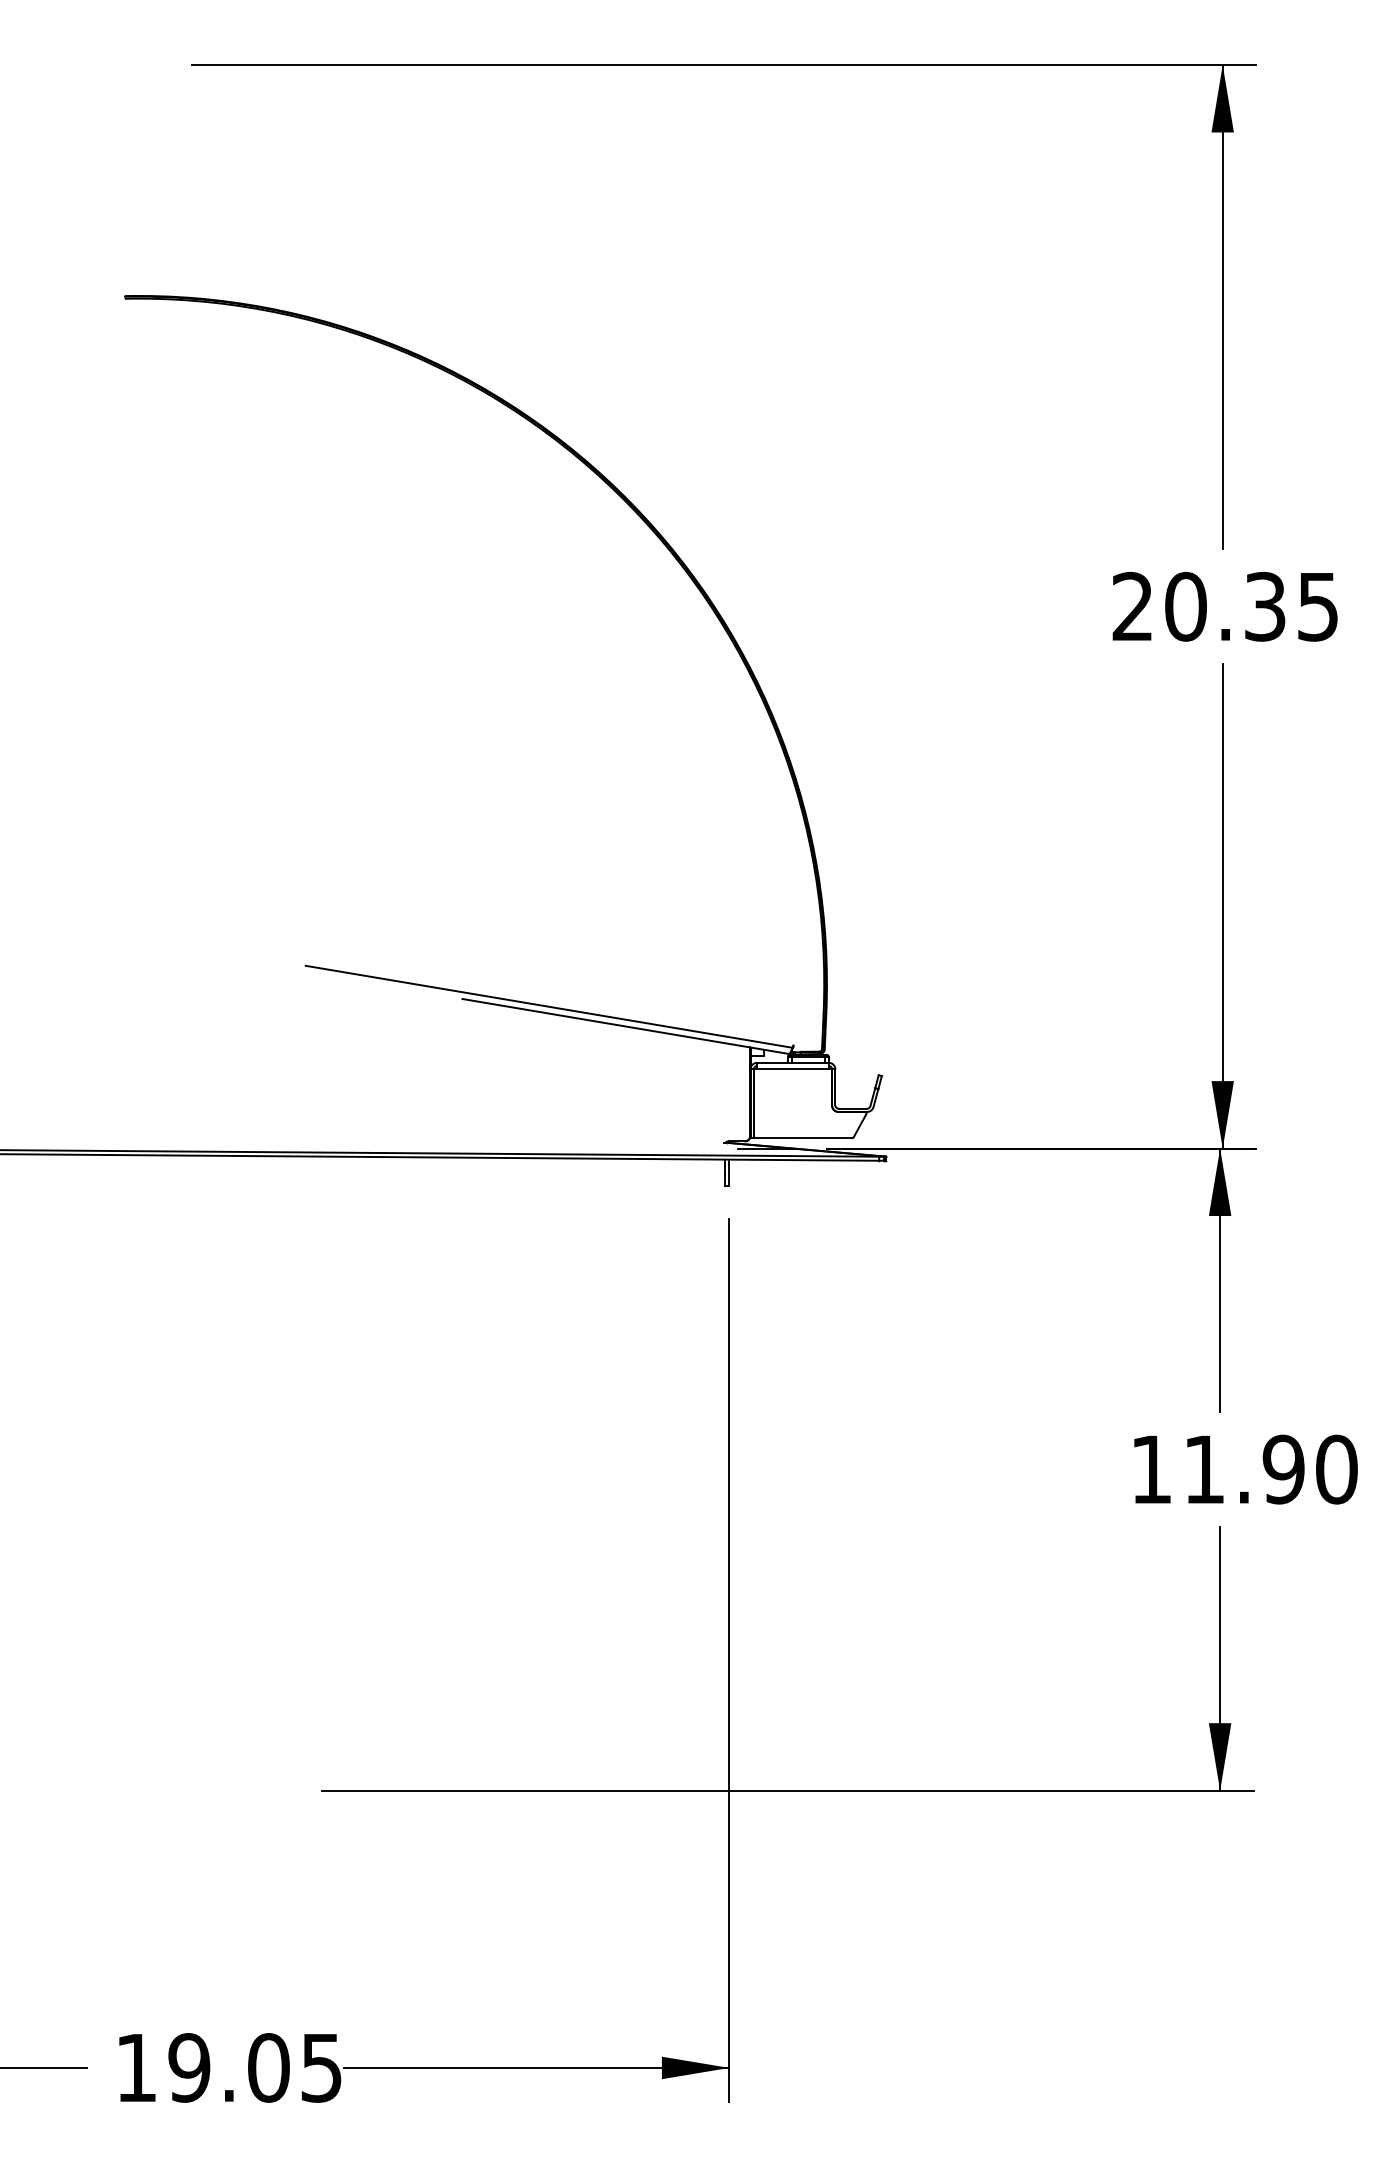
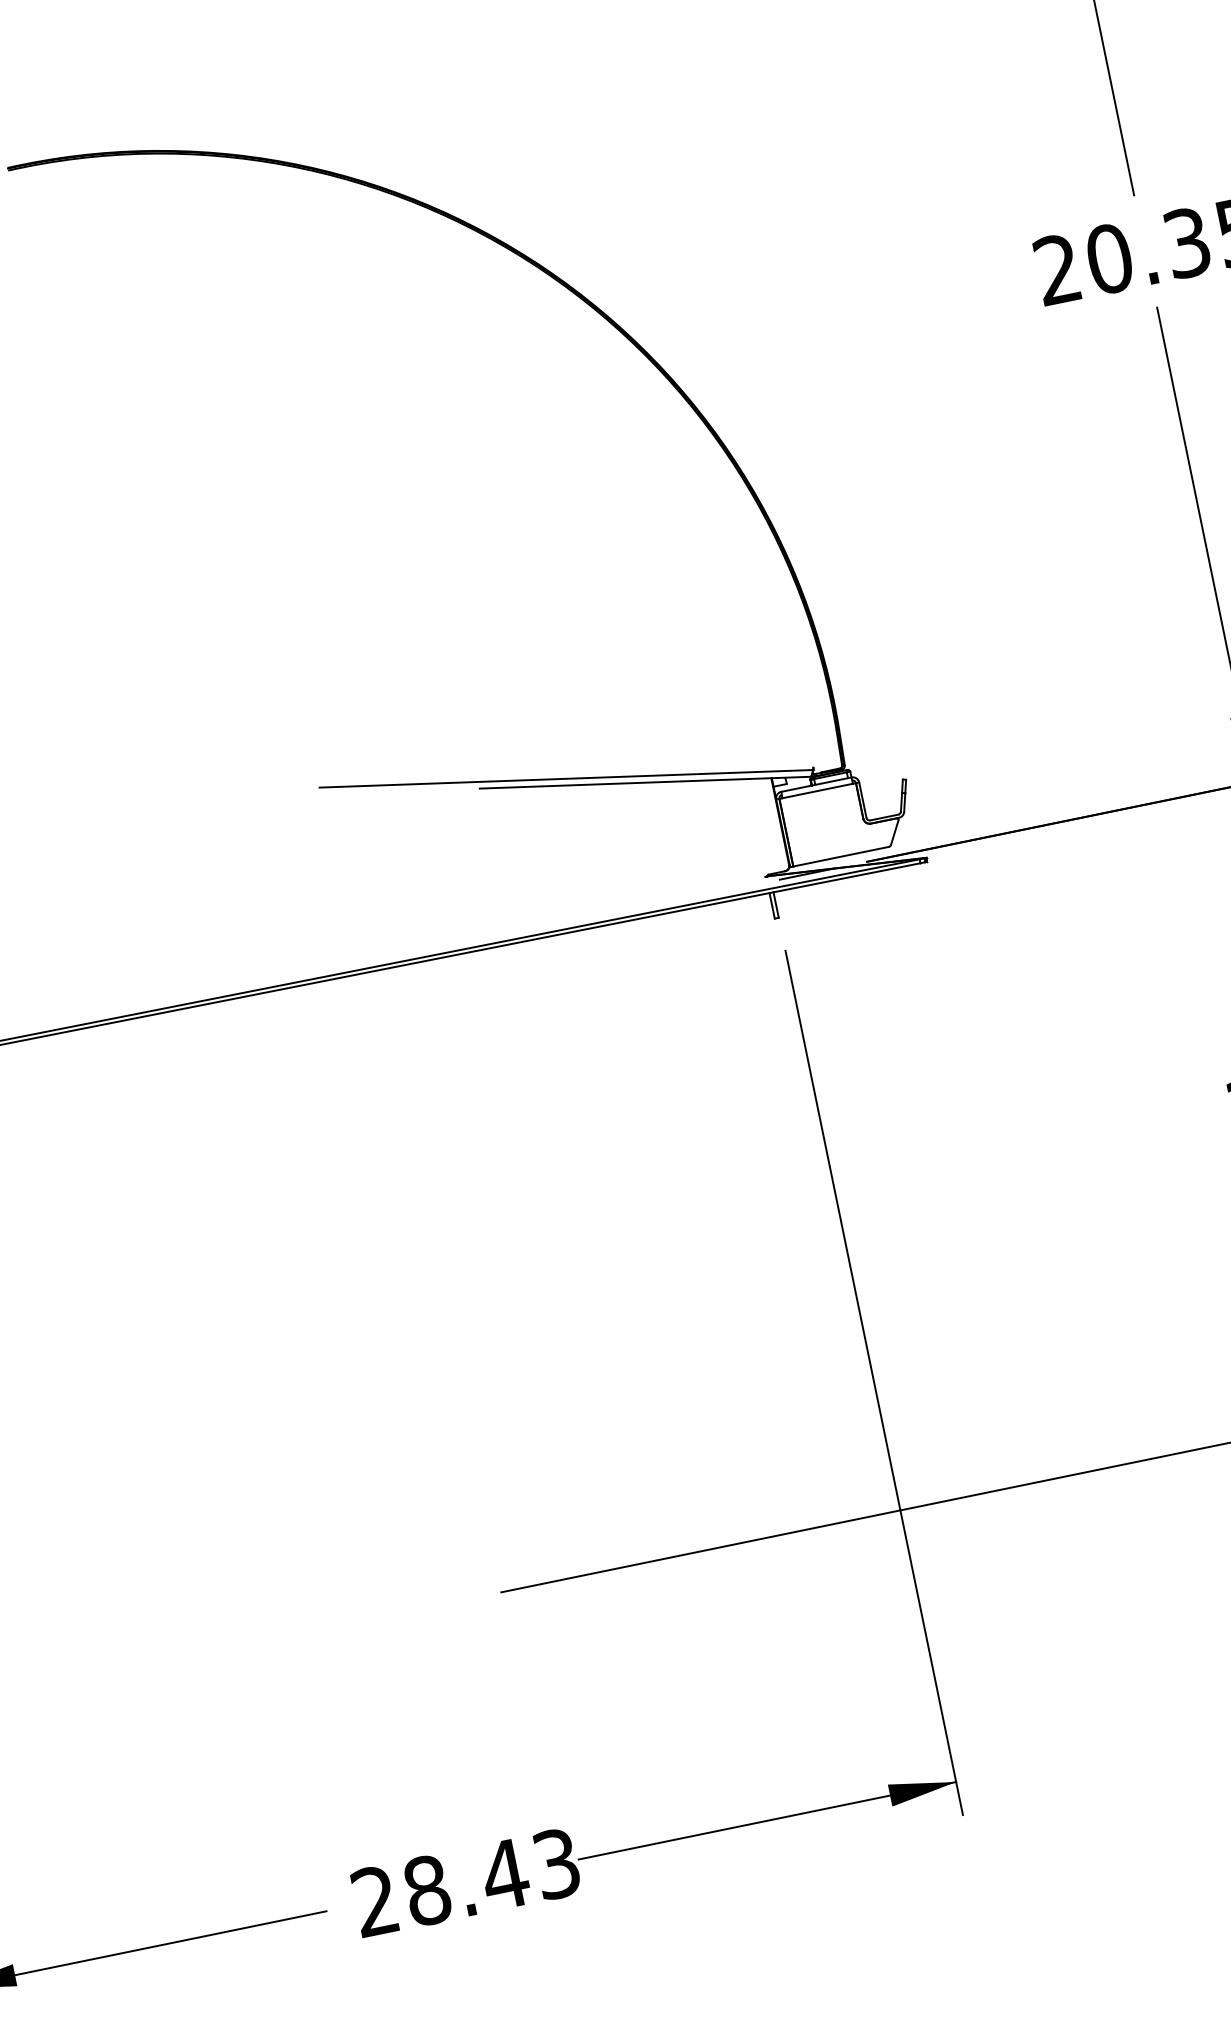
text: (228, 2067) -> (465, 1882), 19.05 -> 28.43

